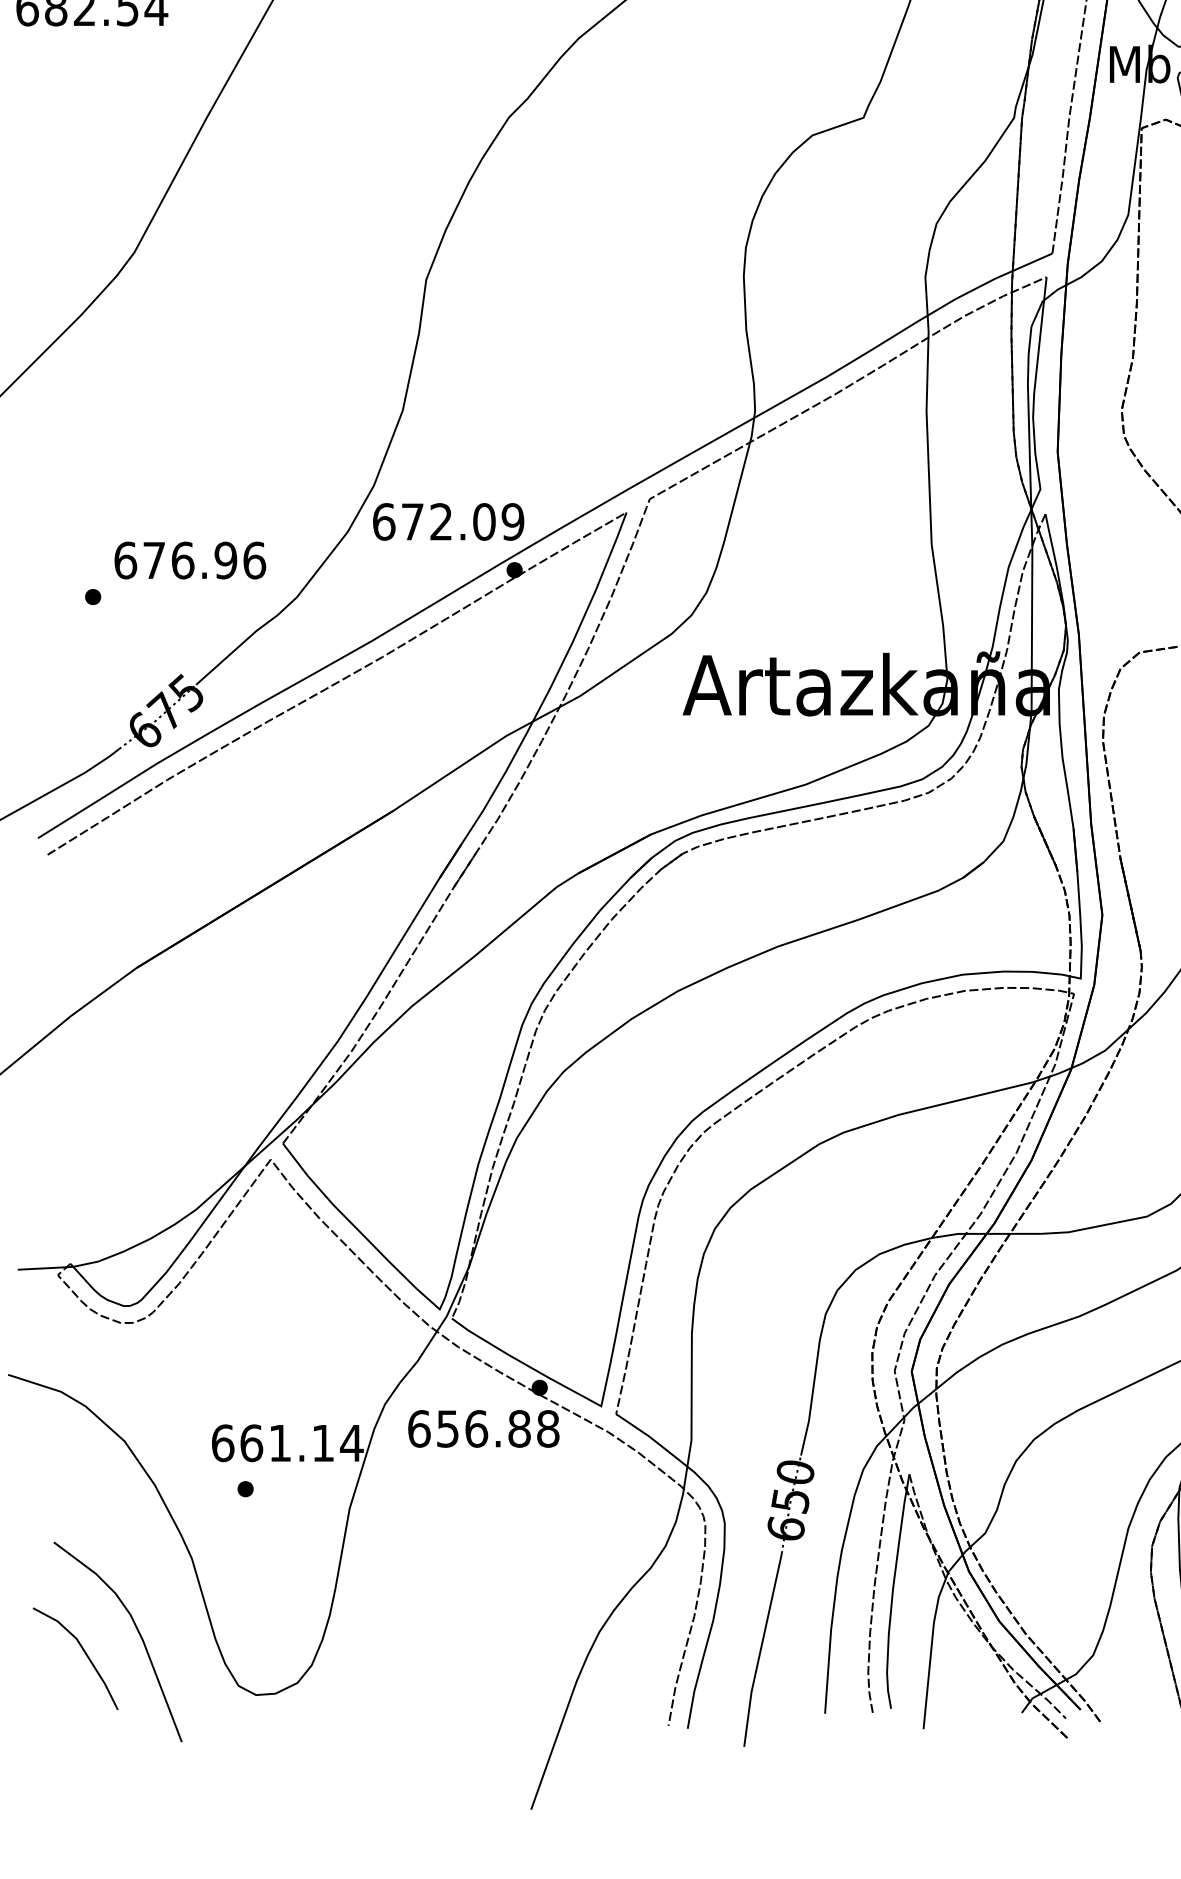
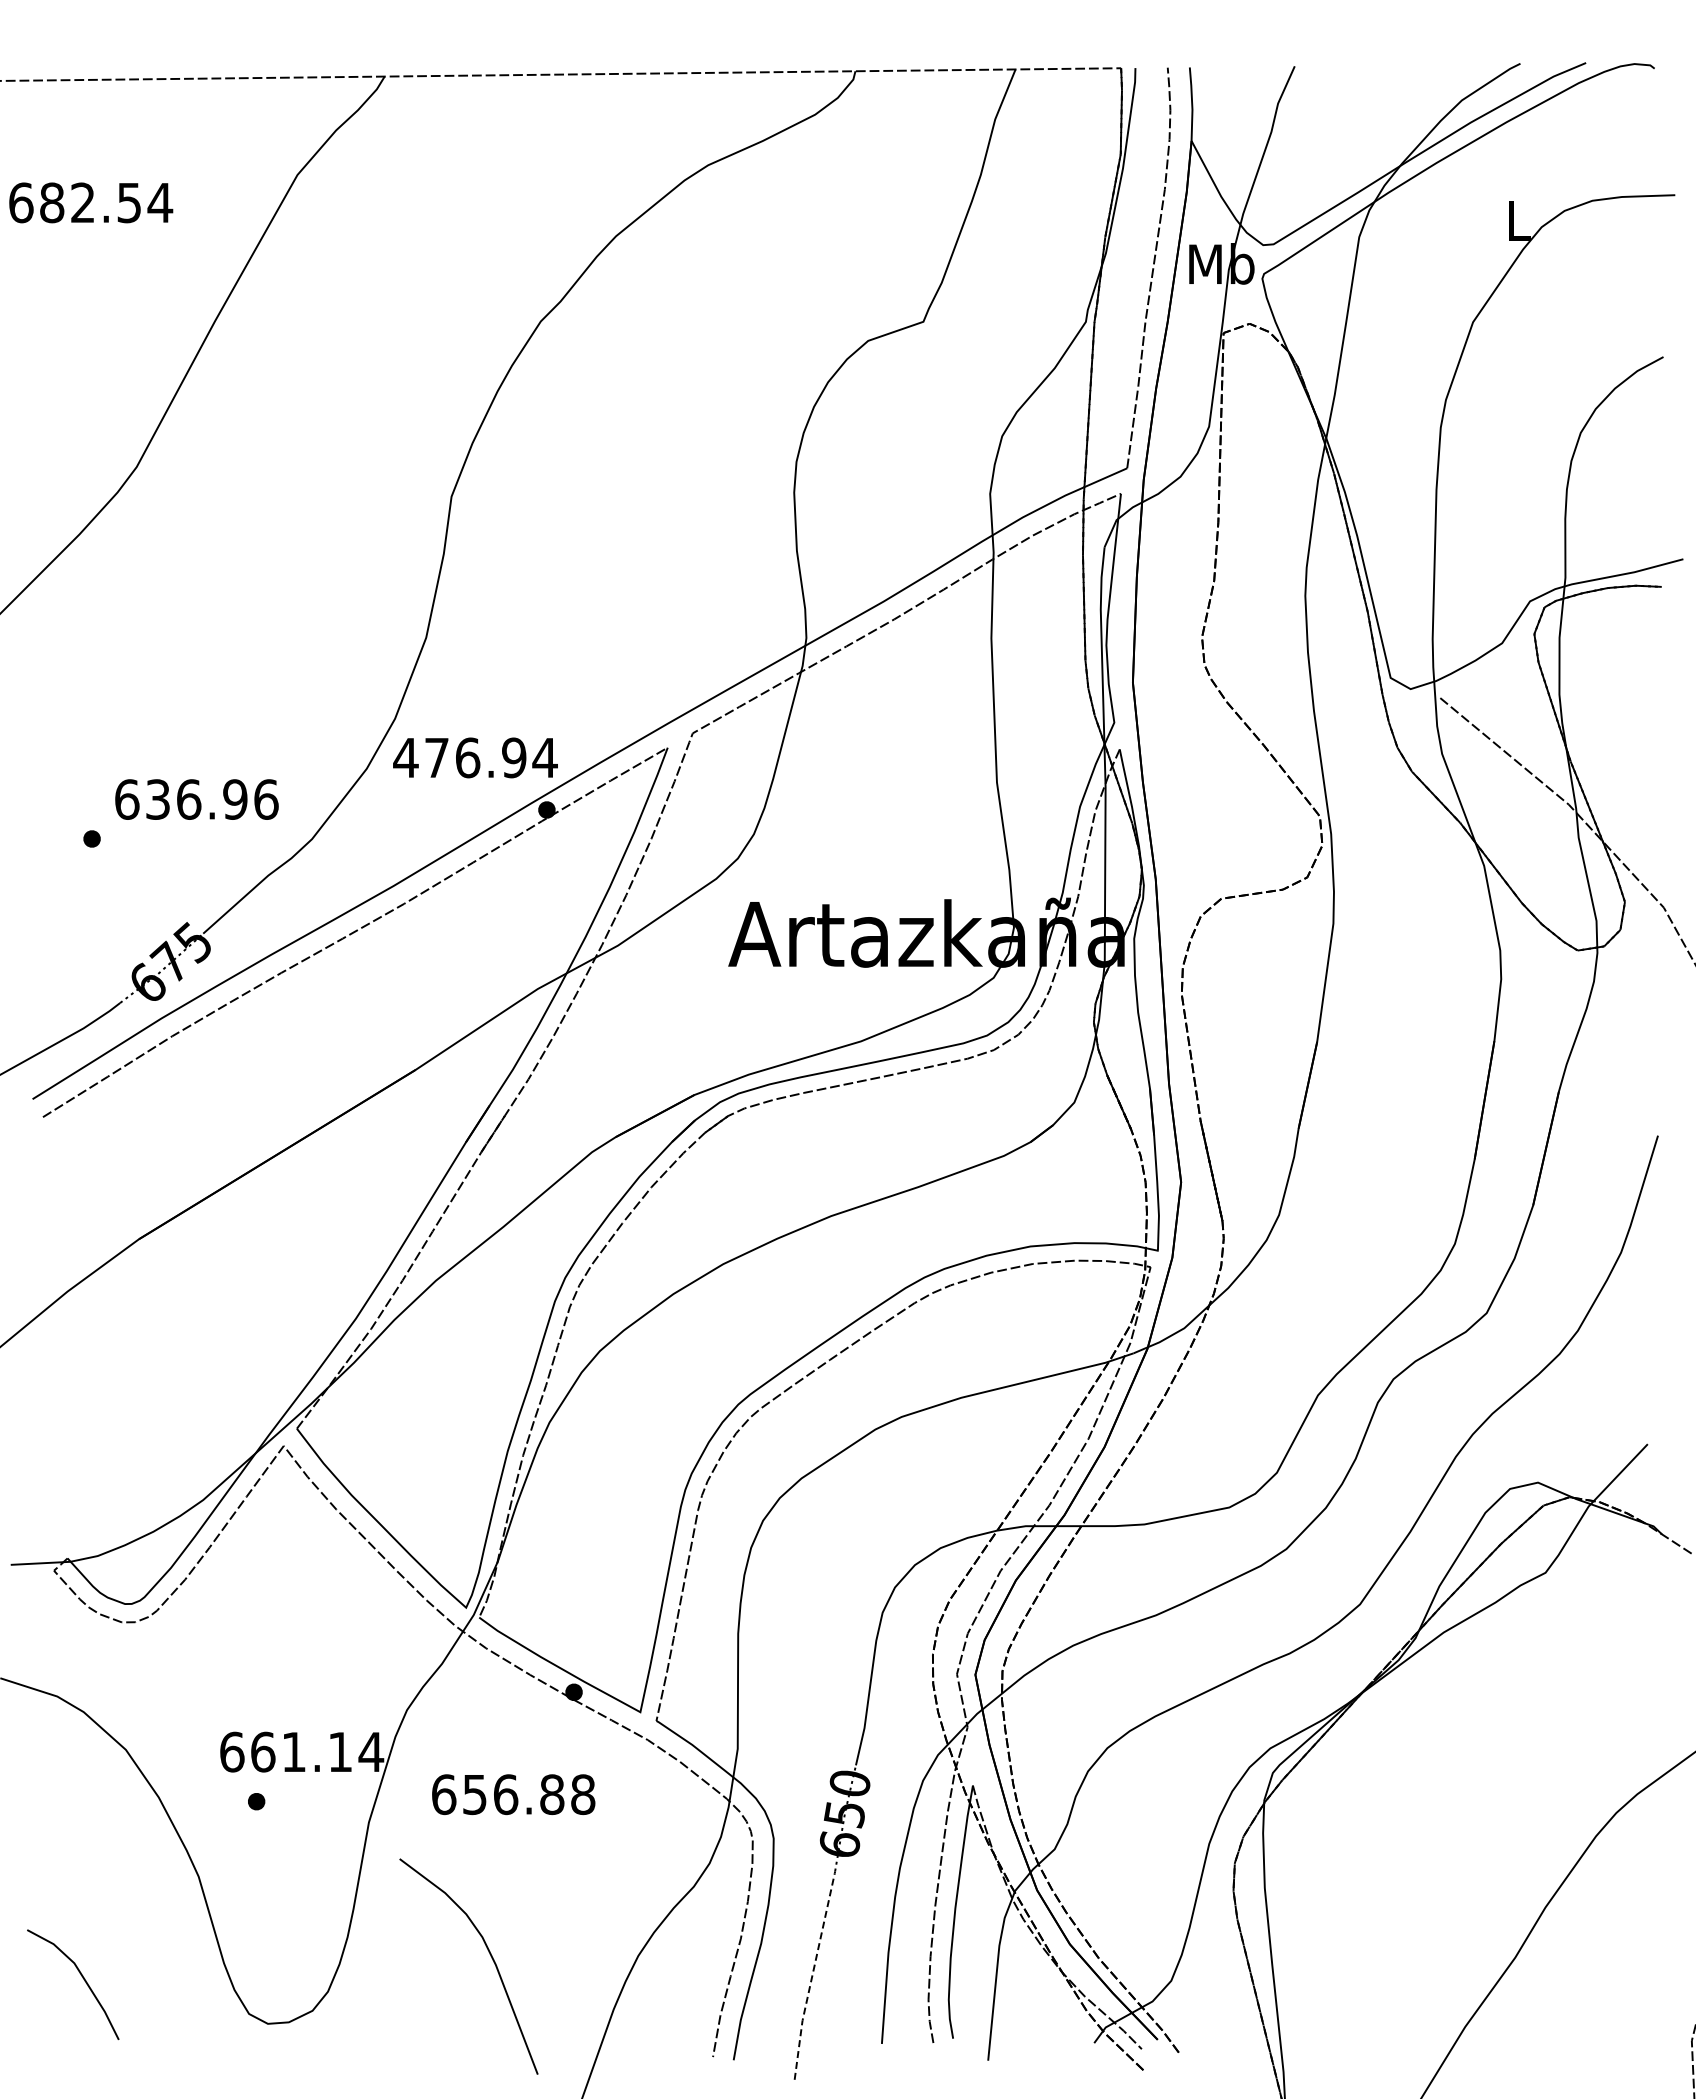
text: (448, 521) -> (475, 757), 672.09 -> 476.94
text: (153, 560) -> (157, 799), 676.96 -> 636.96
text: (483, 1428) -> (513, 1794), moved
curve: (138, 1632) -> (490, 1956), moved
line: (760, 1649) -> (812, 1974), solid -> dashed

